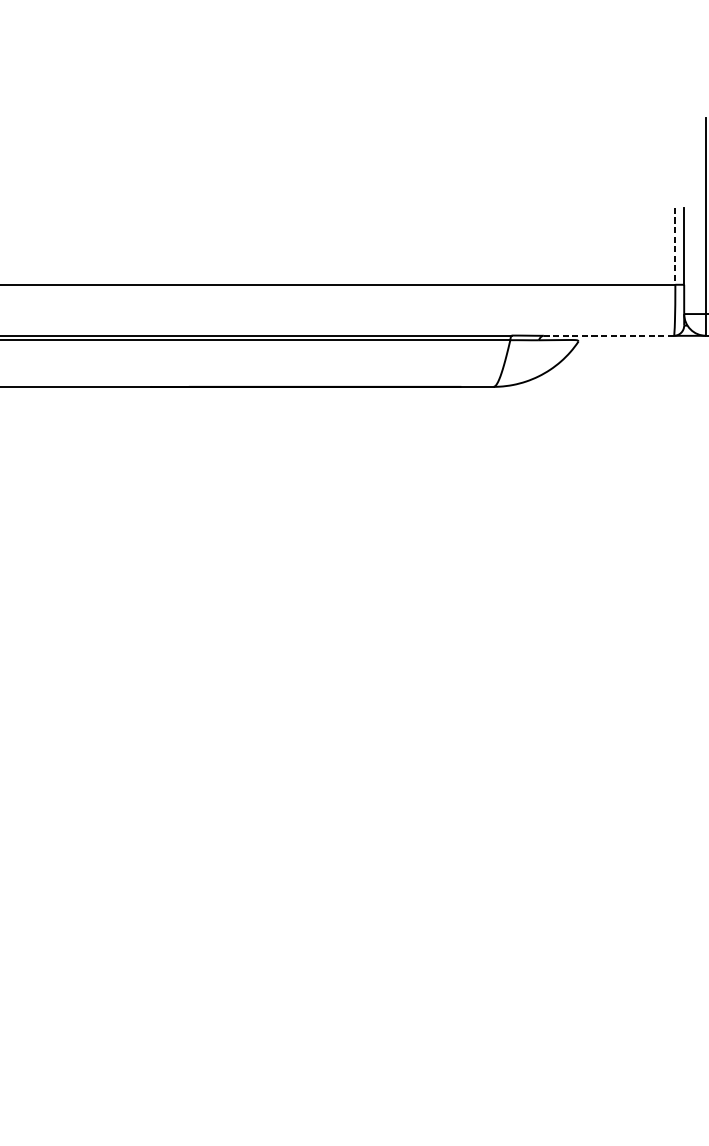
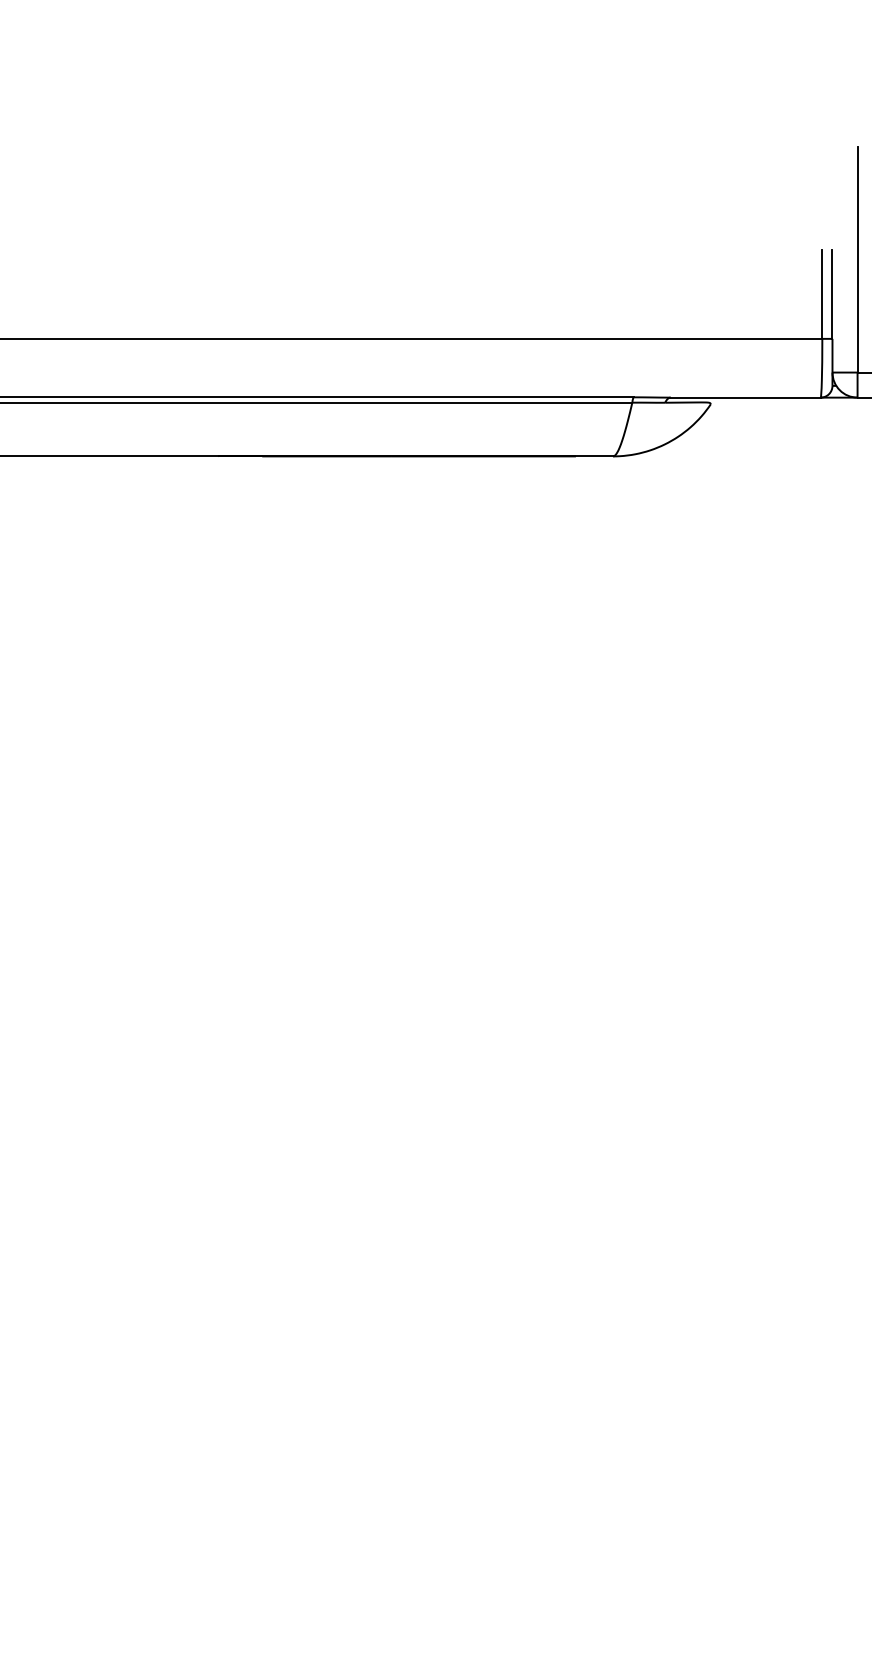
line: (675, 247) -> (822, 295), dashed -> solid
line: (608, 335) -> (745, 397), dashed -> solid

